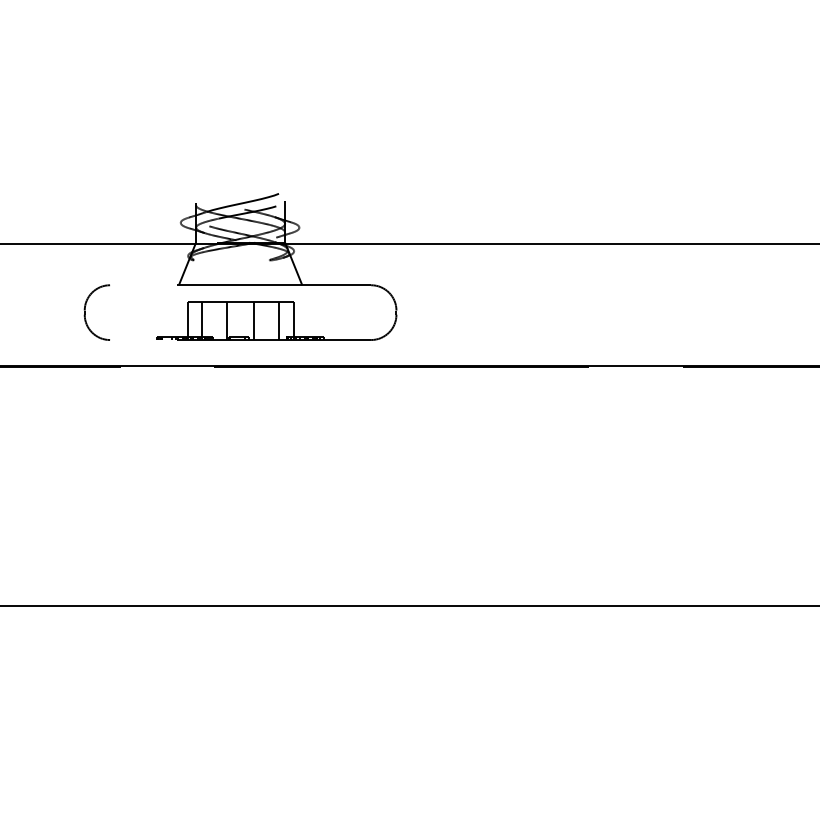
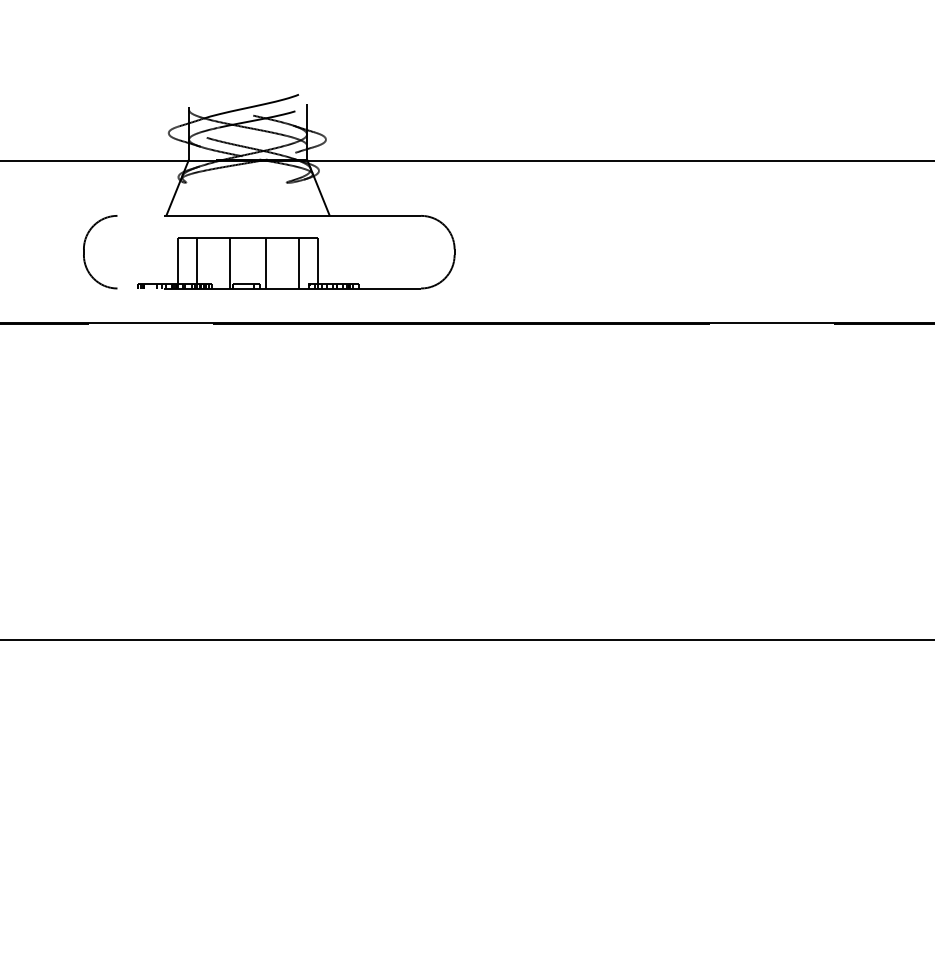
part: (85, 312) -> (84, 251), moved

